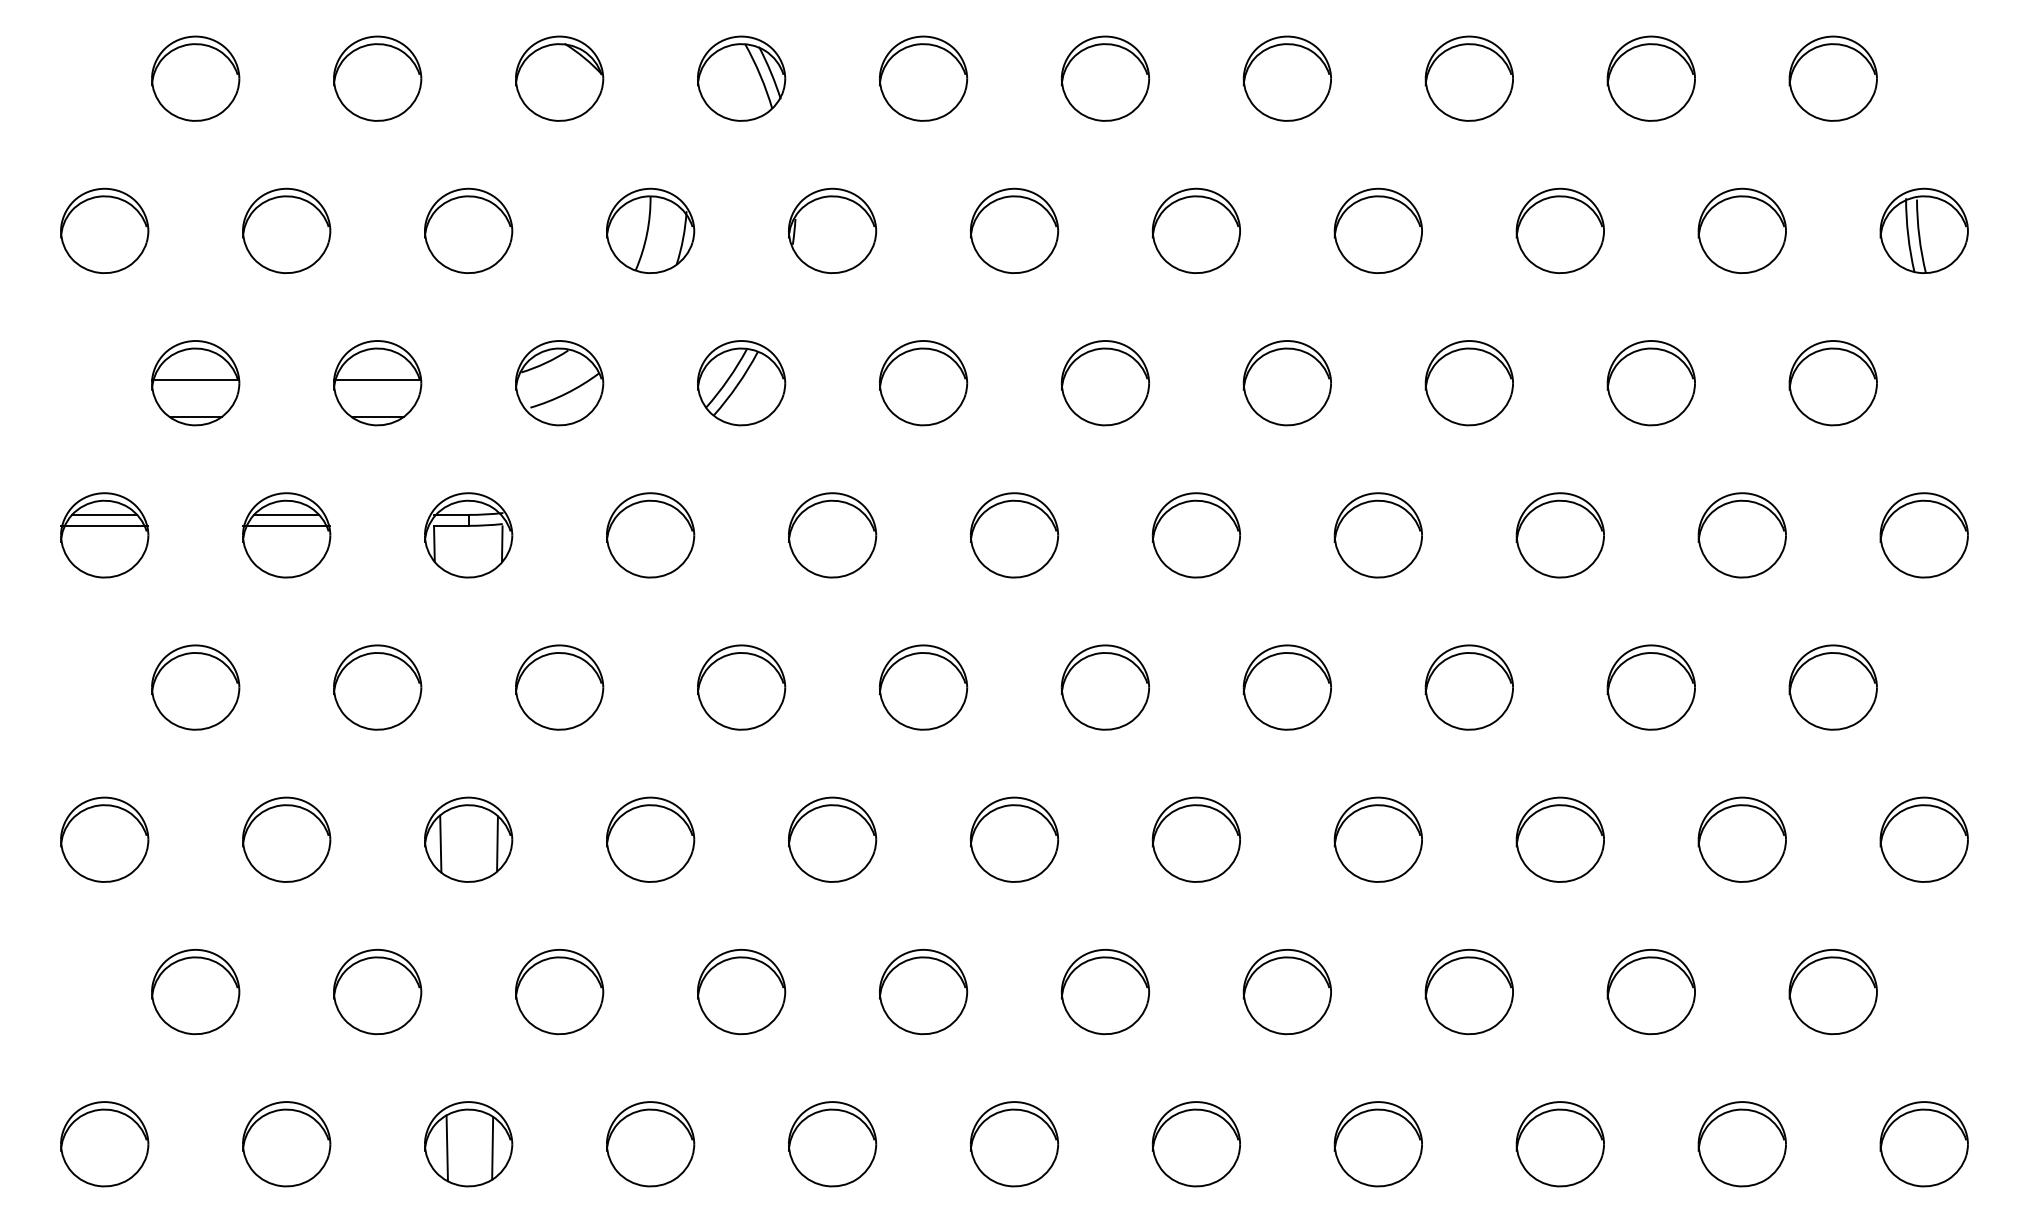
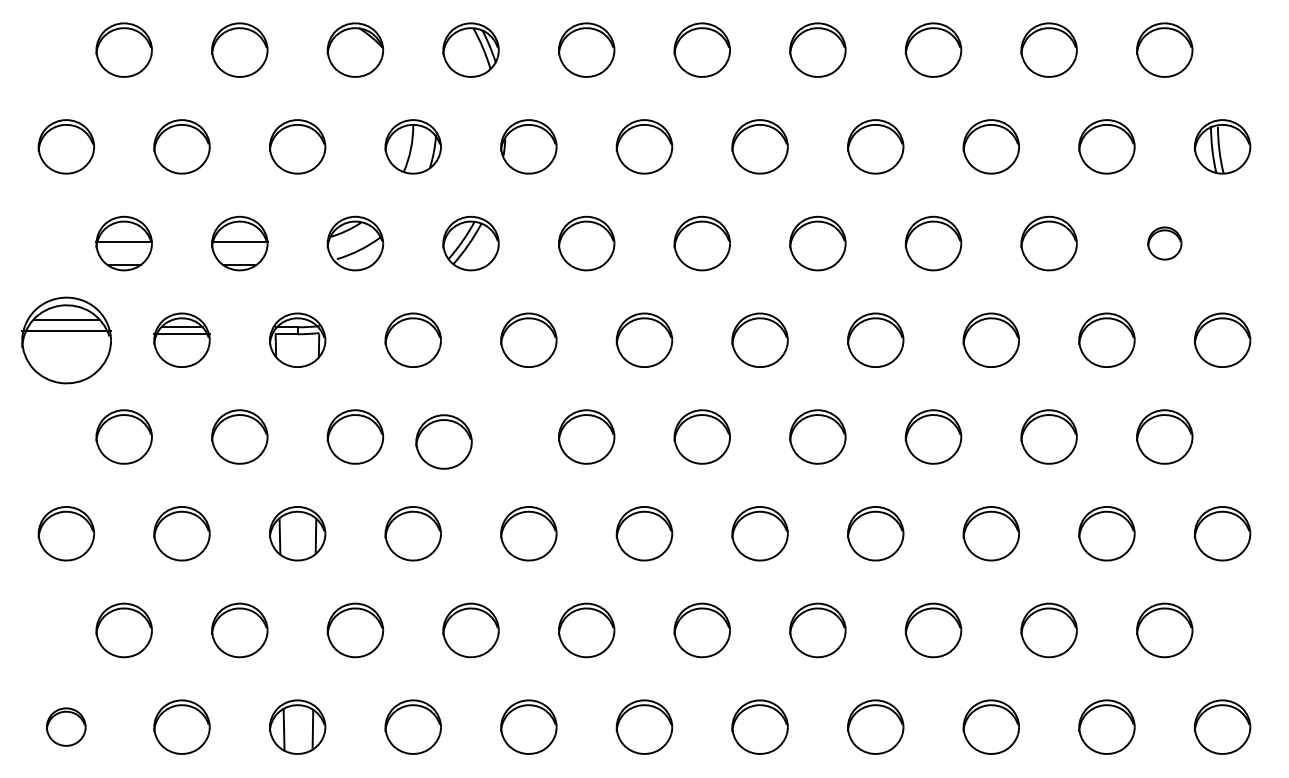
part: (1832, 383) -> (1164, 243), size x0.6
part: (103, 534) -> (65, 339), size x1.6
part: (740, 686) -> (443, 441), moved
part: (103, 1143) -> (65, 726), size x0.7

